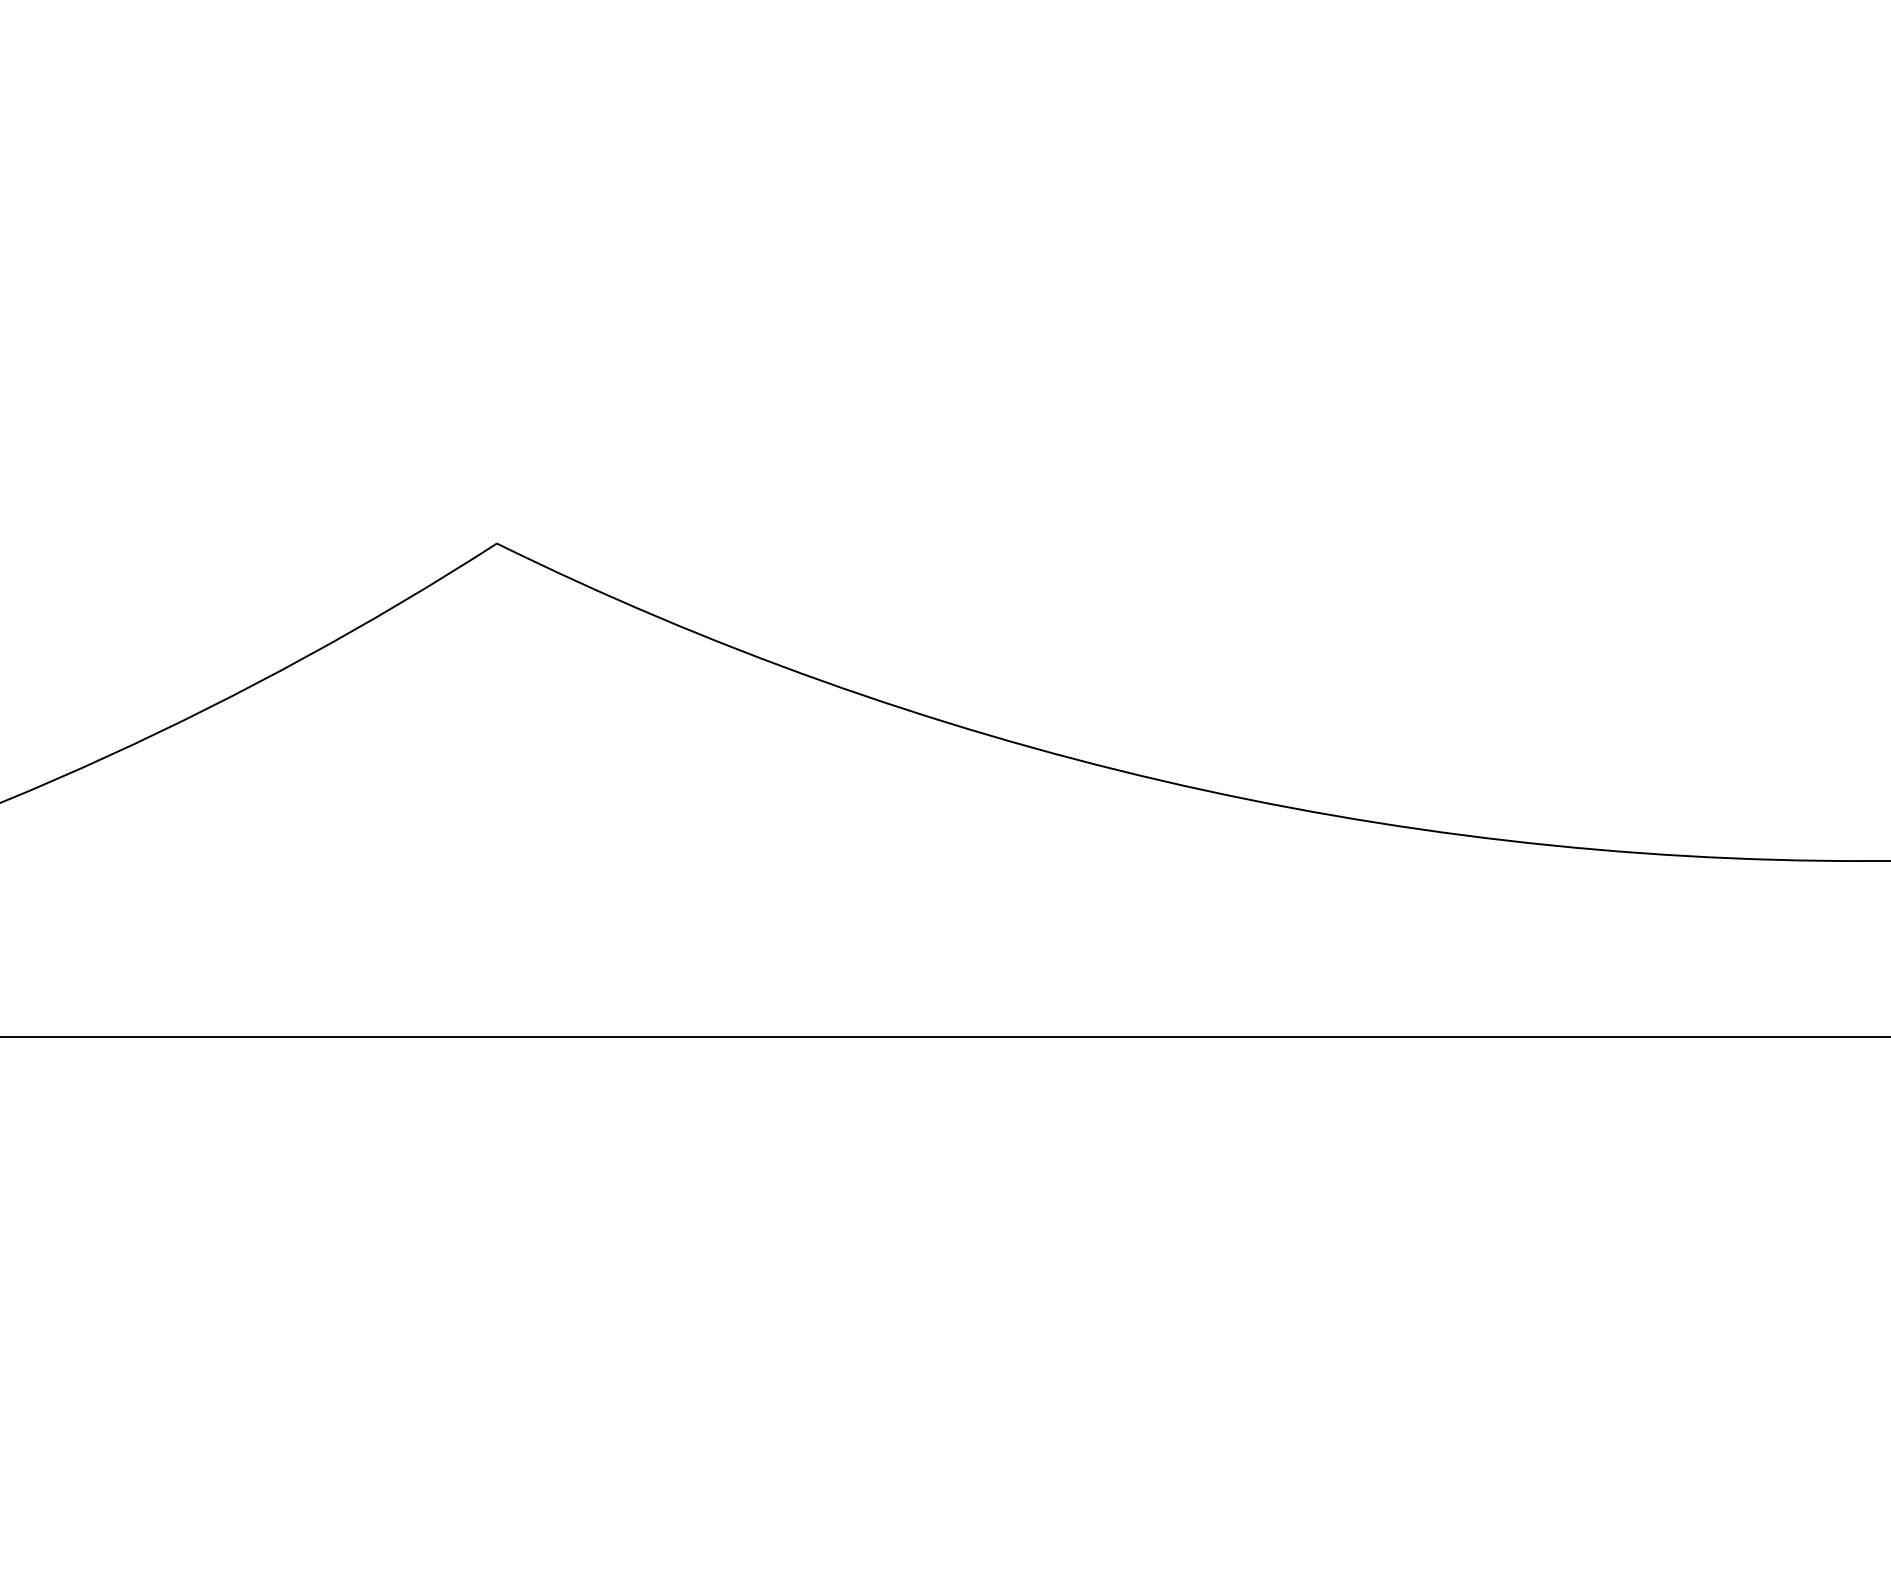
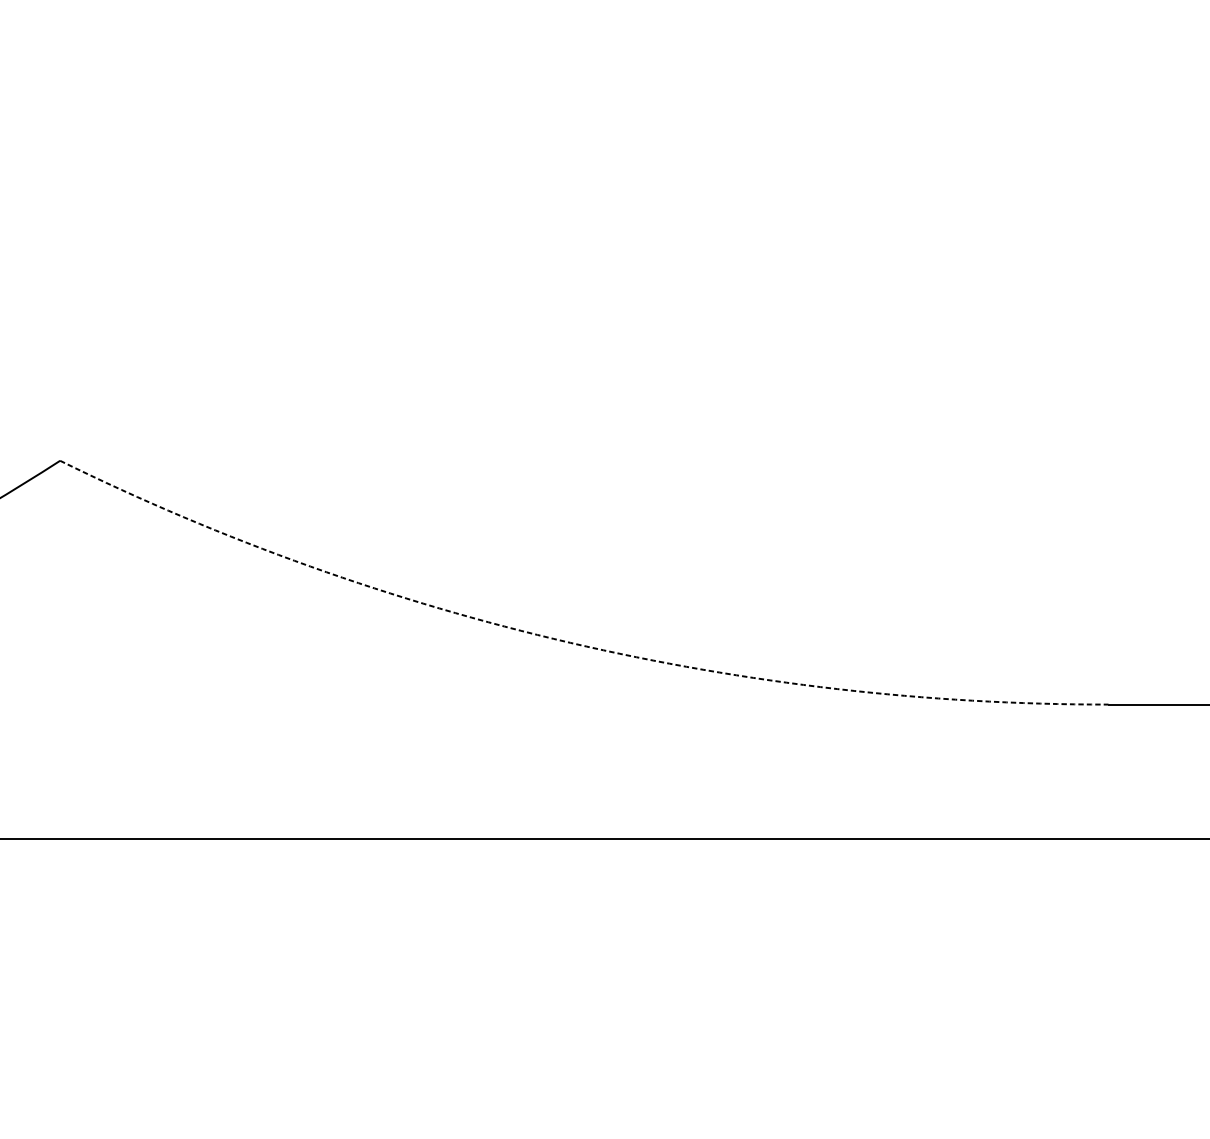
arc: (1161, 780) -> (570, 642), solid -> dashed

